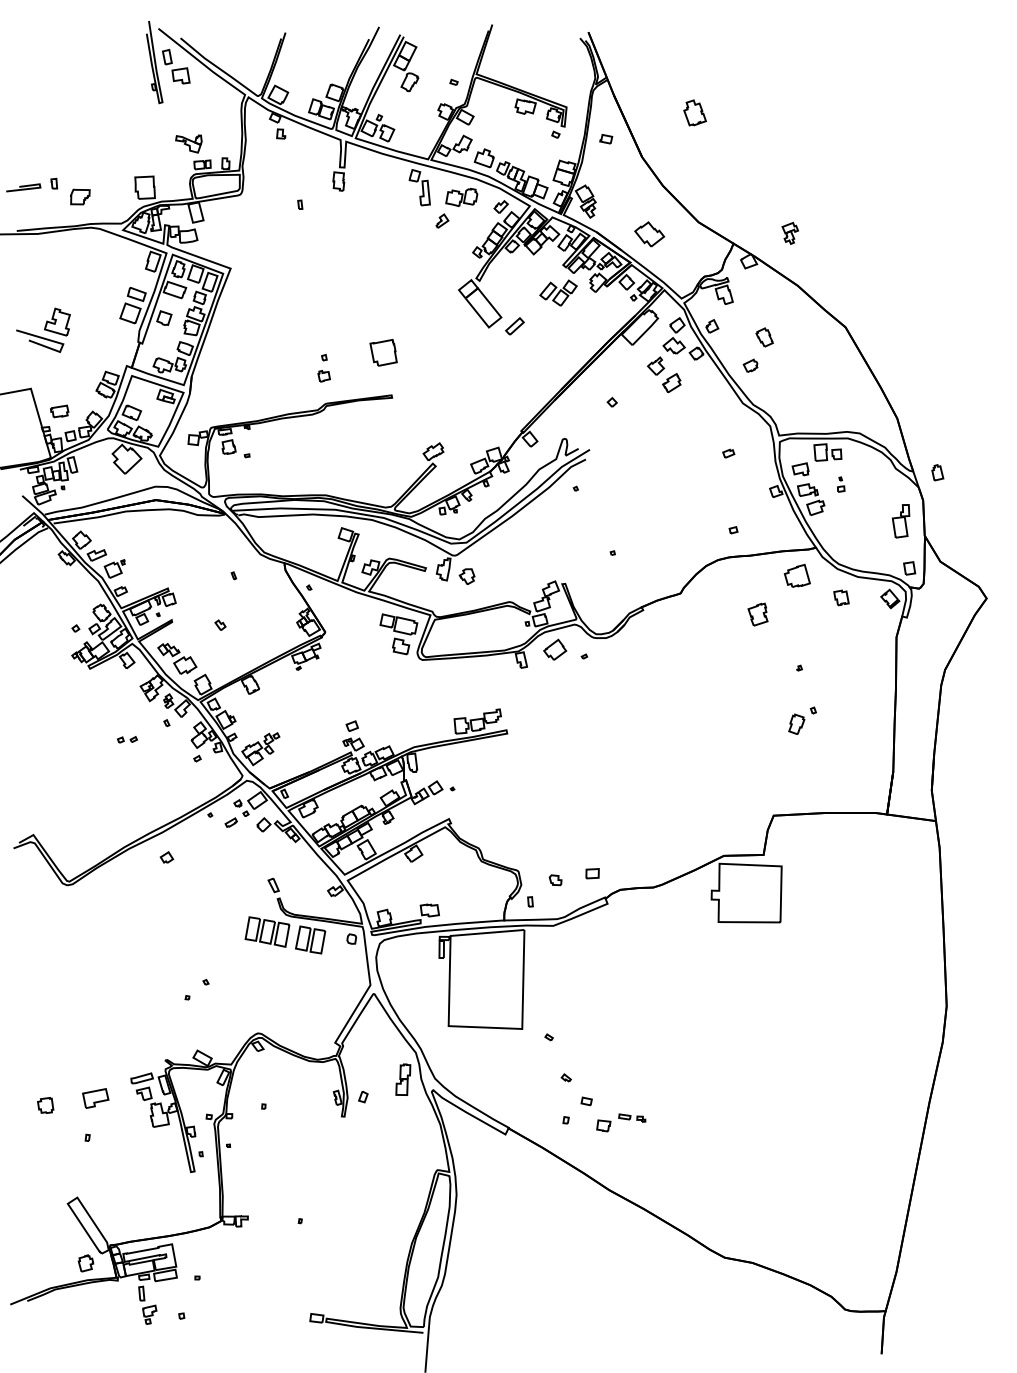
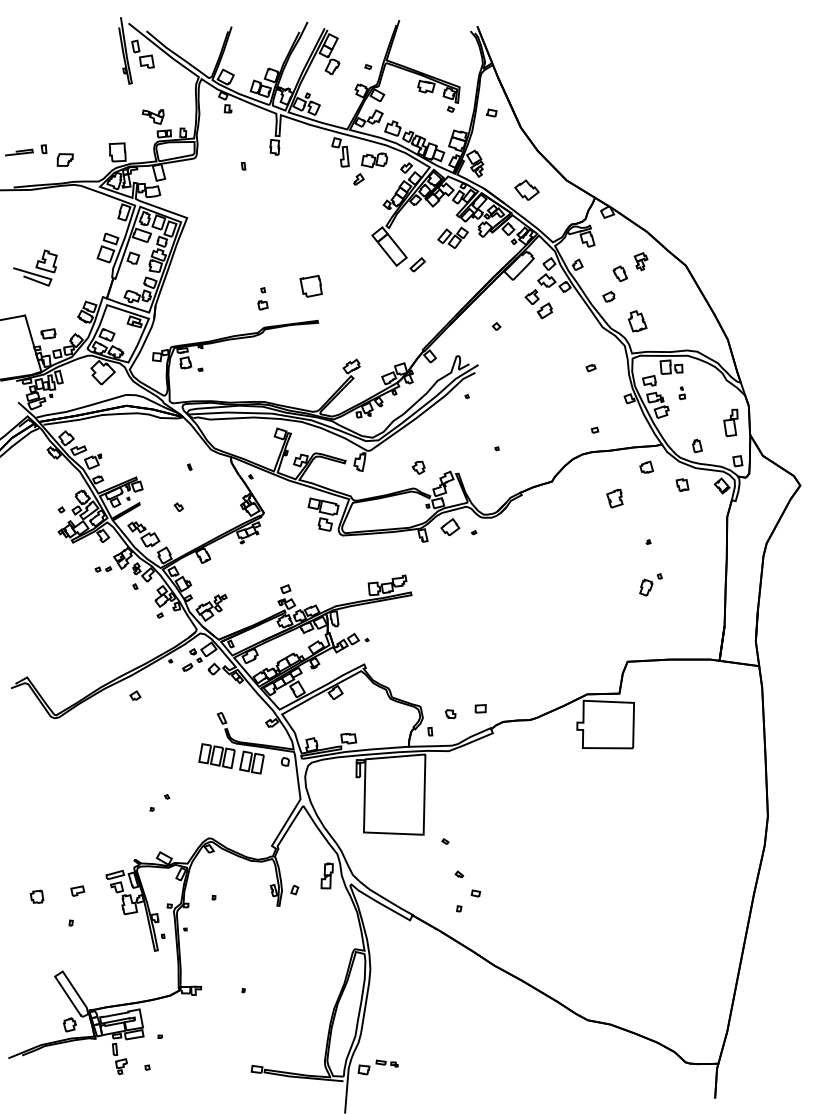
part: (694, 112) -> (637, 320), moved
part: (789, 232) -> (640, 260), moved
part: (937, 472) -> (697, 445), moved
part: (796, 575) -> (646, 466), size x0.62
part: (466, 576) -> (418, 467), moved
part: (127, 739) -> (103, 569), moved
part: (95, 1098) -> (77, 891), size x0.62
part: (621, 1122) -> (378, 1067), moved

